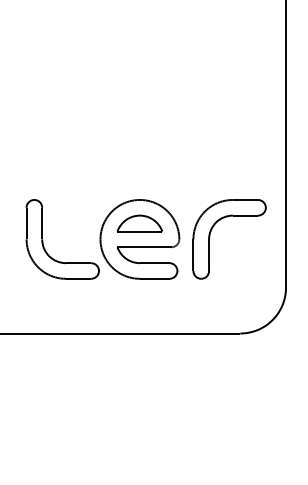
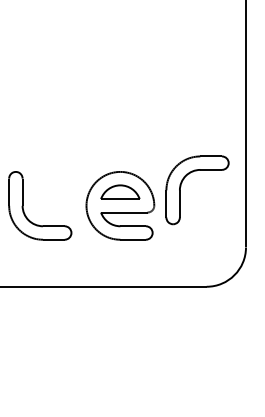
part: (210, 237) -> (181, 188), moved
part: (43, 239) -> (23, 205), moved

